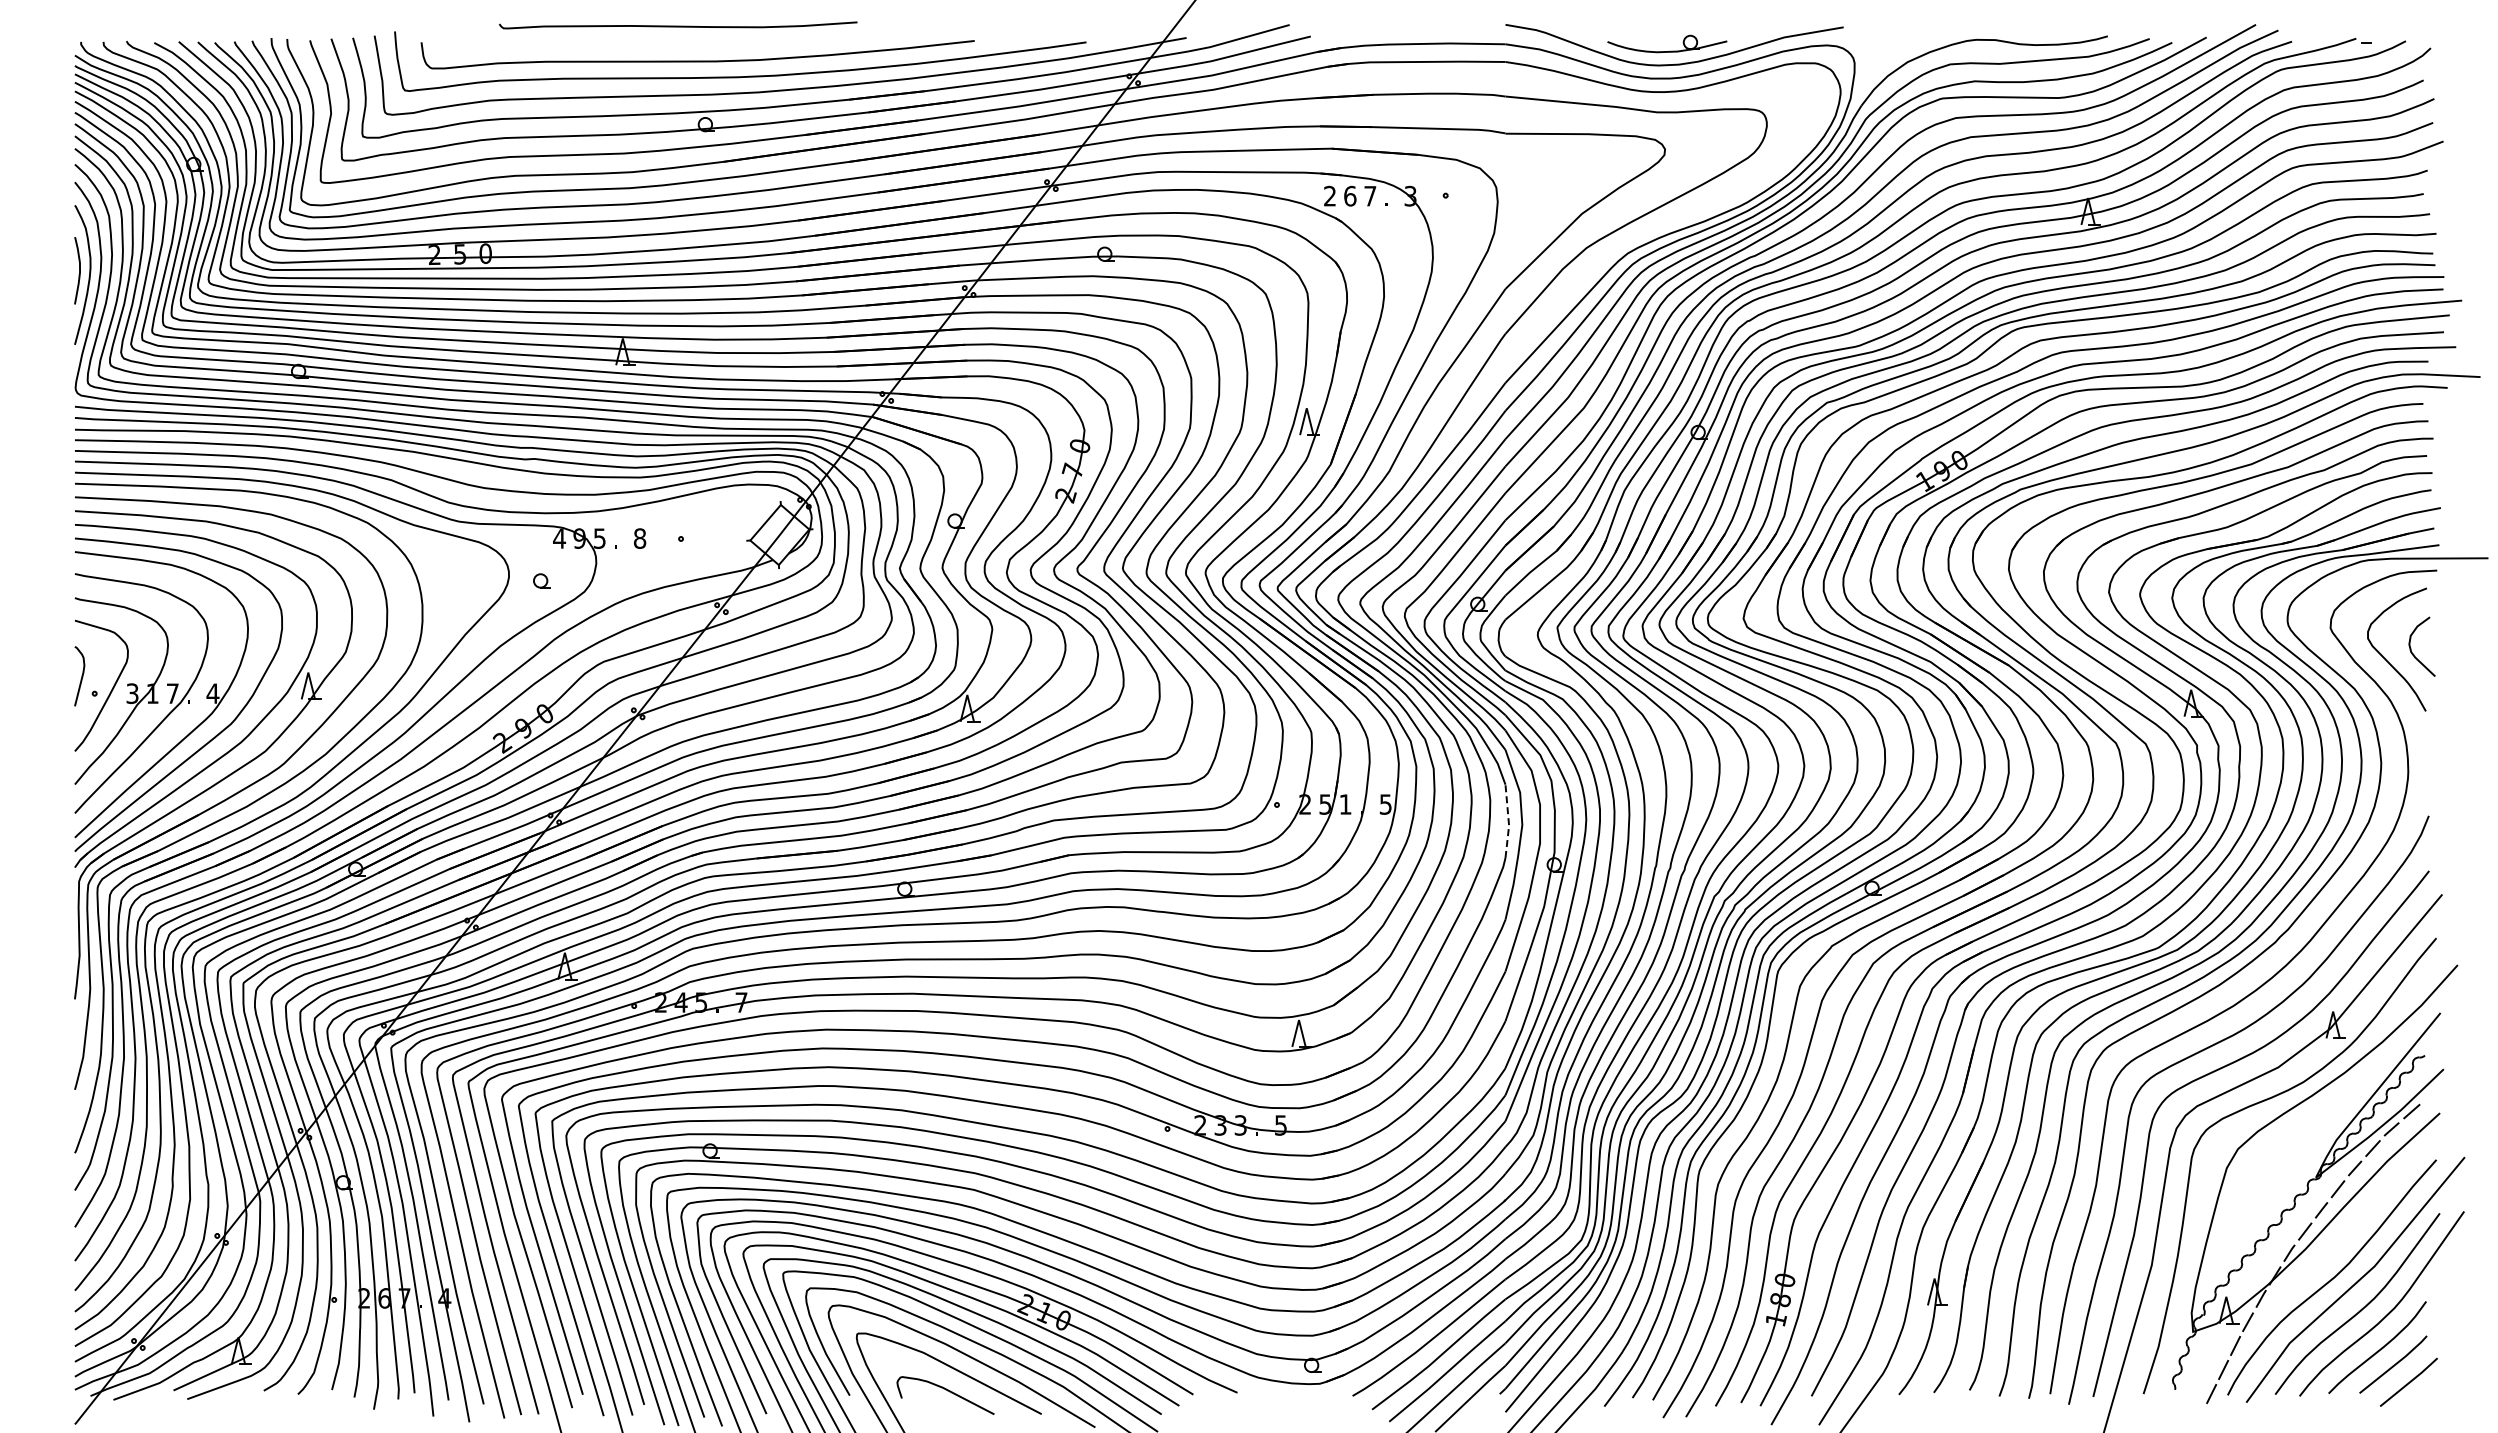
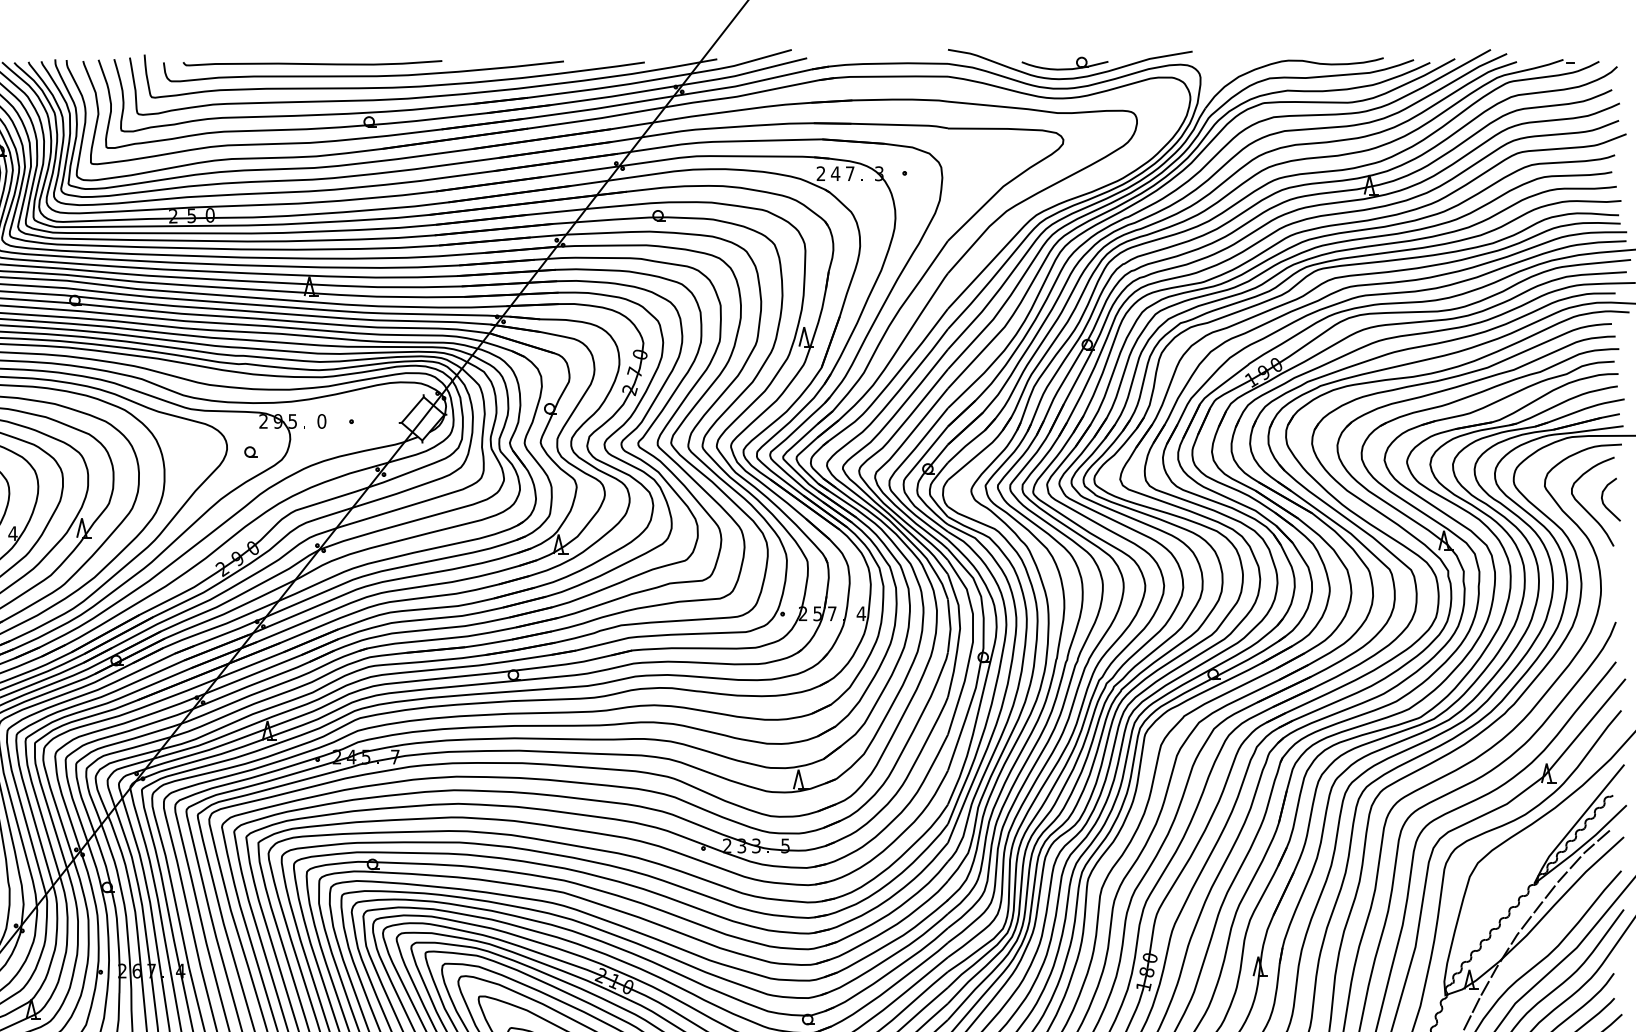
curve: (678, 25) -> (312, 63), moved
text: (1349, 195) -> (835, 173), 6 -> 4
text: (559, 538) -> (263, 421), 4 -> 2
text: (639, 538) -> (321, 421), 8 -> 0
text: (1345, 804) -> (832, 613), 1 -> 7
text: (1385, 804) -> (861, 613), 5 -> 4
line: (1508, 821) -> (950, 626), dashed -> solid

